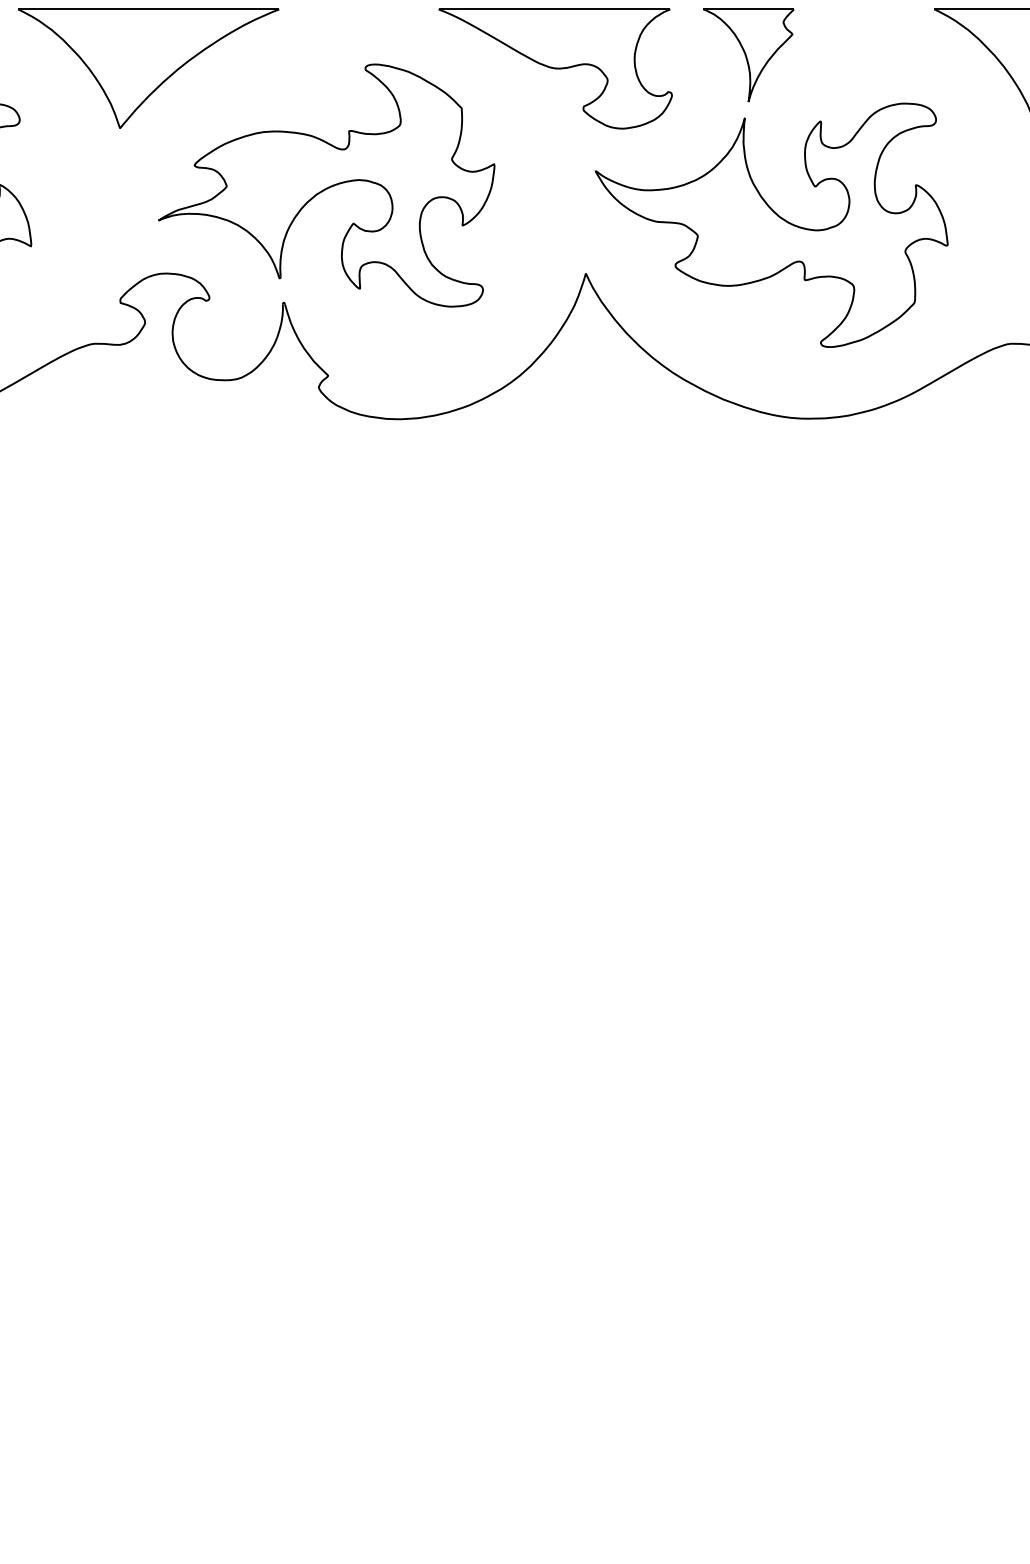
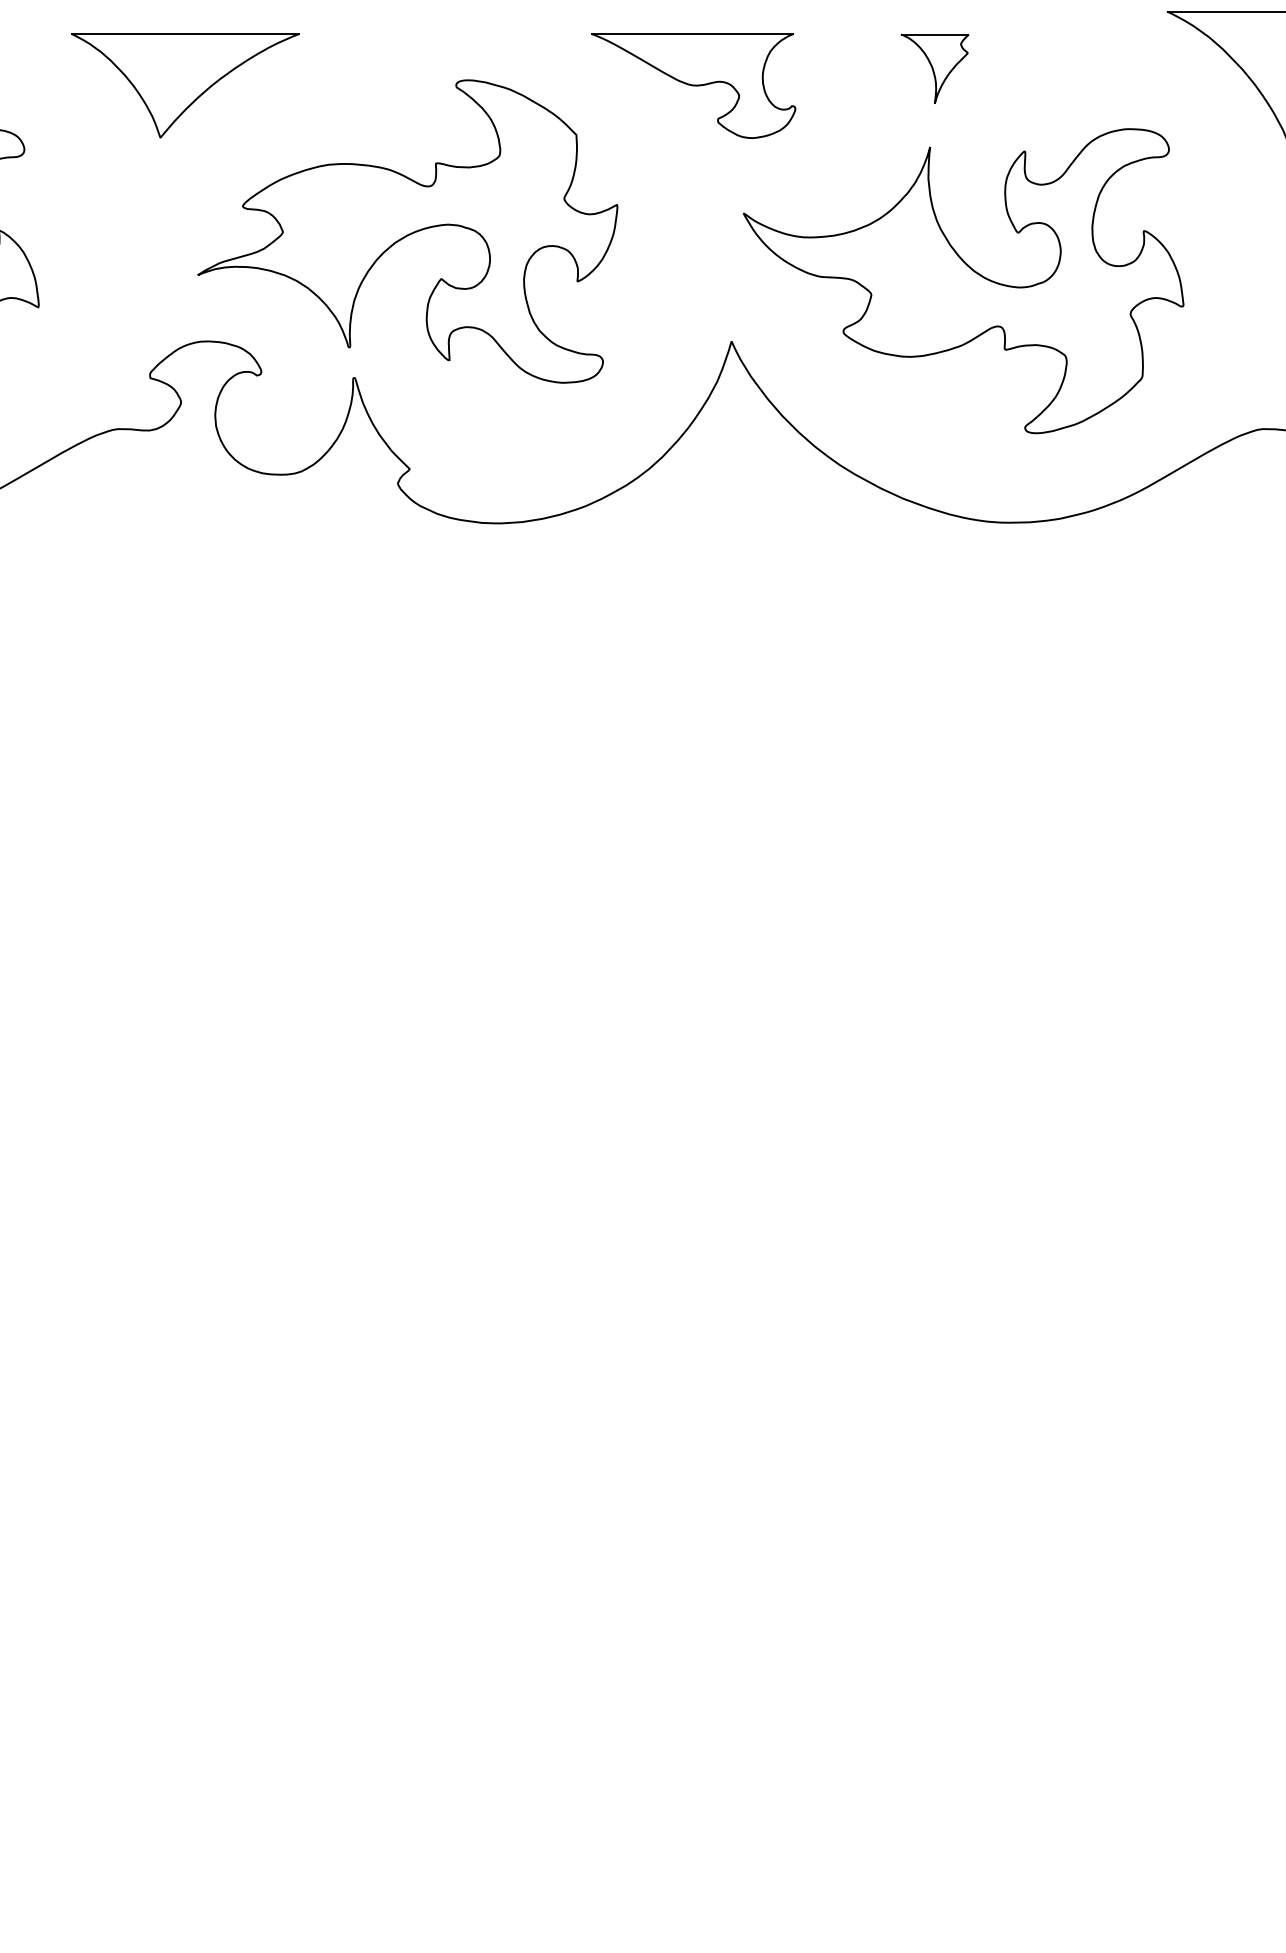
part: (748, 55) -> (934, 68), size x0.6
part: (148, 68) -> (185, 85), size x0.7
part: (555, 68) -> (693, 85), size x0.7

